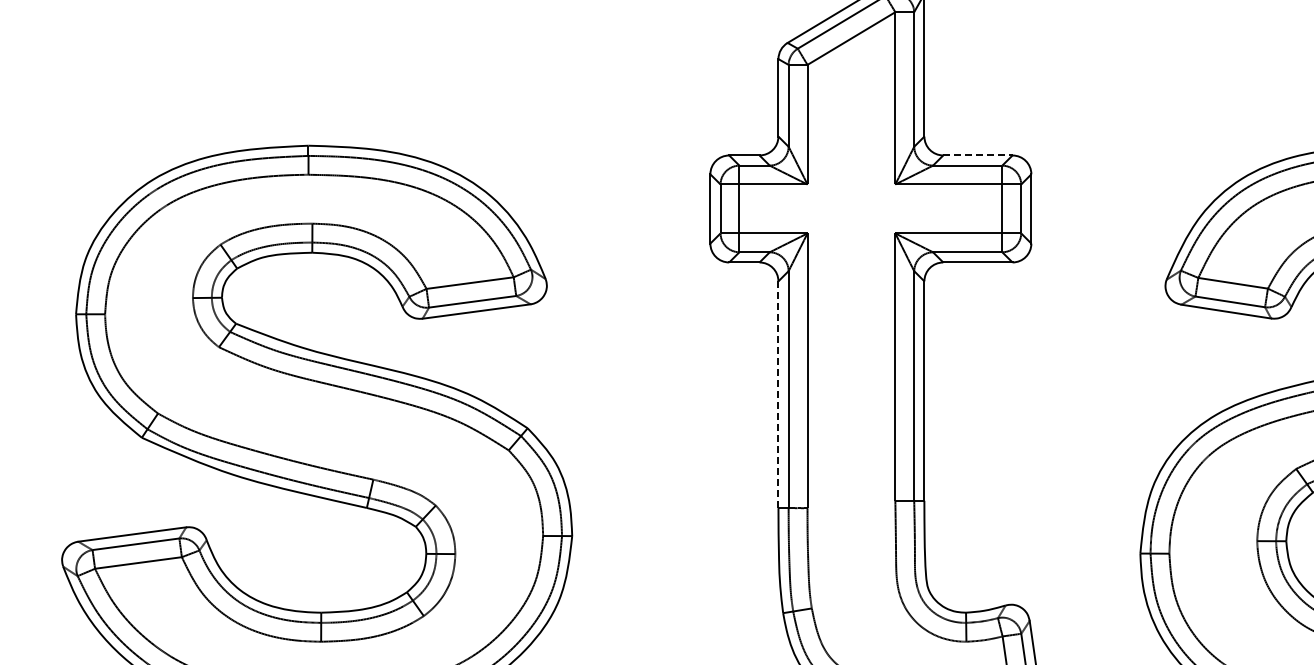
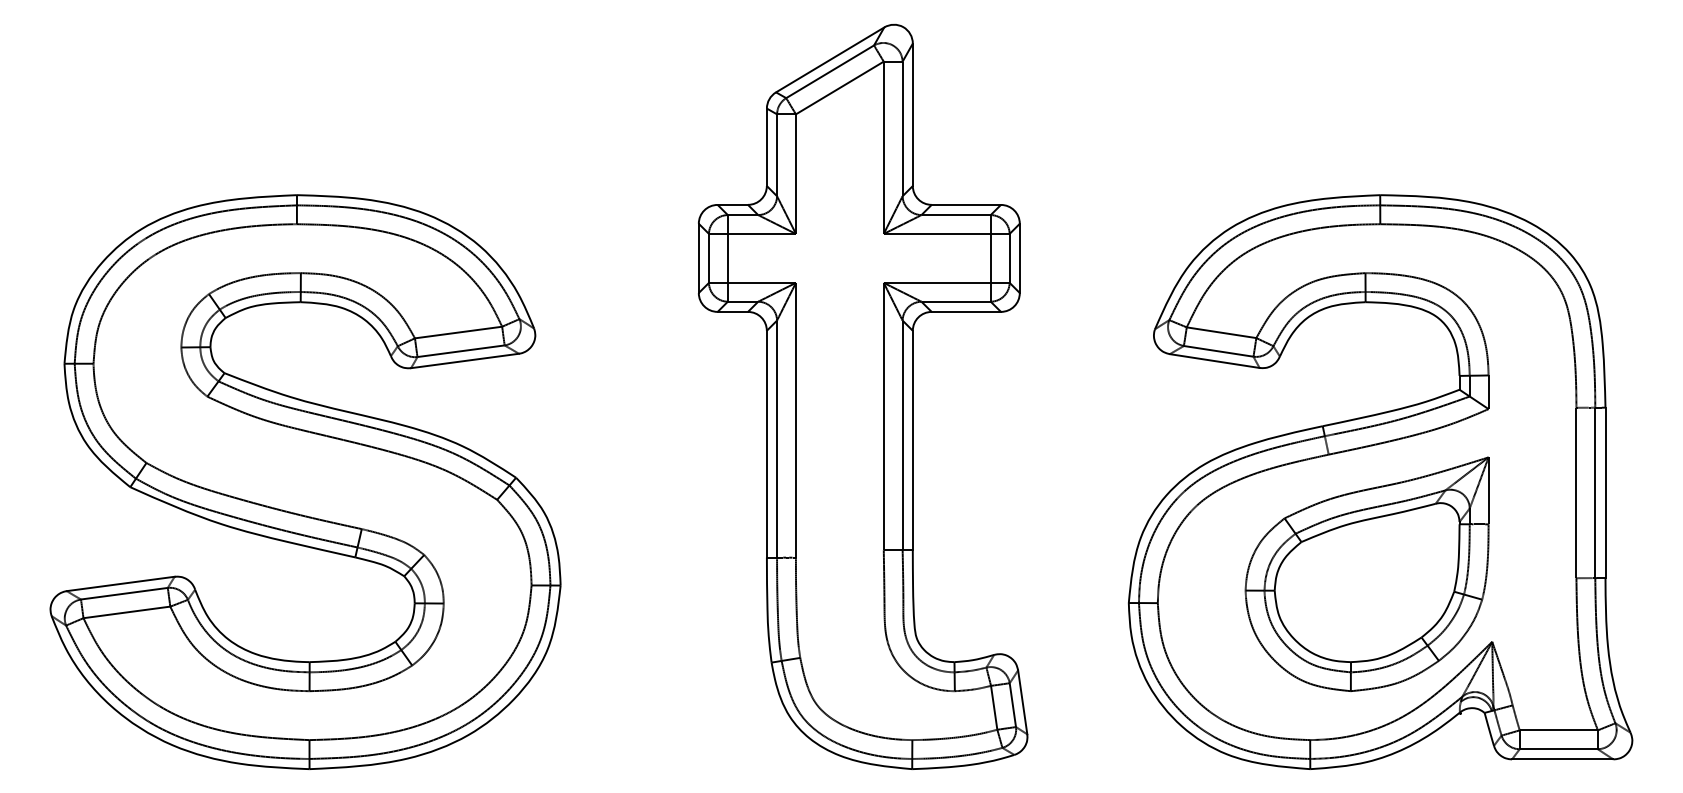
line: (978, 155) -> (966, 204), dashed -> solid
line: (778, 394) -> (766, 443), dashed -> solid

